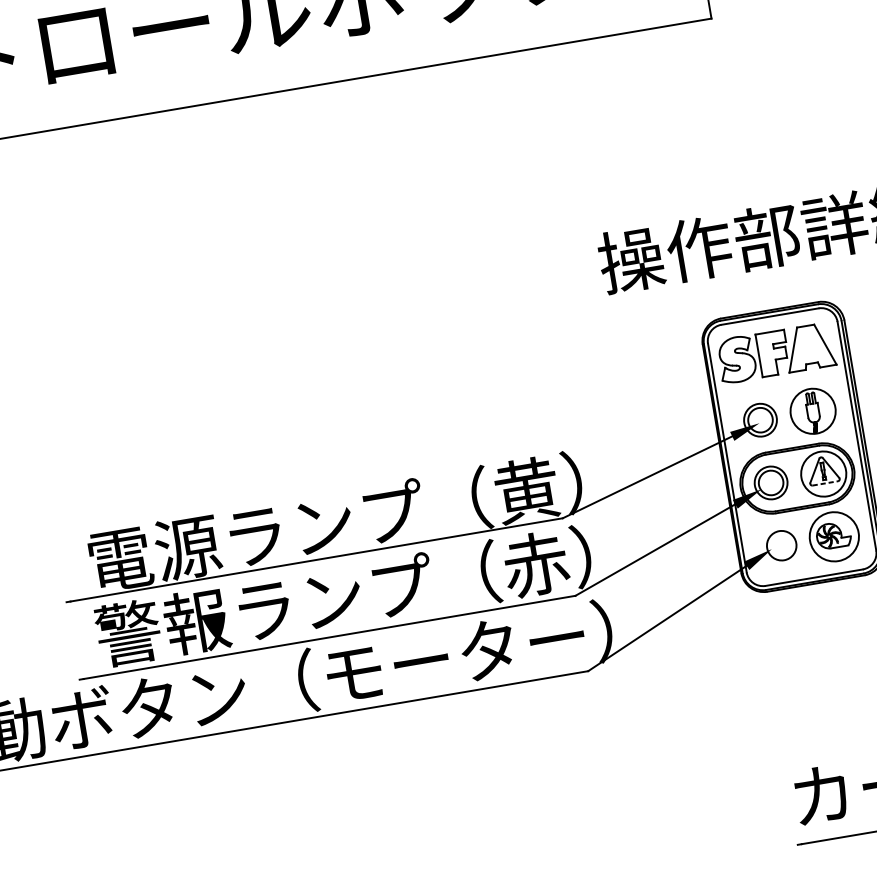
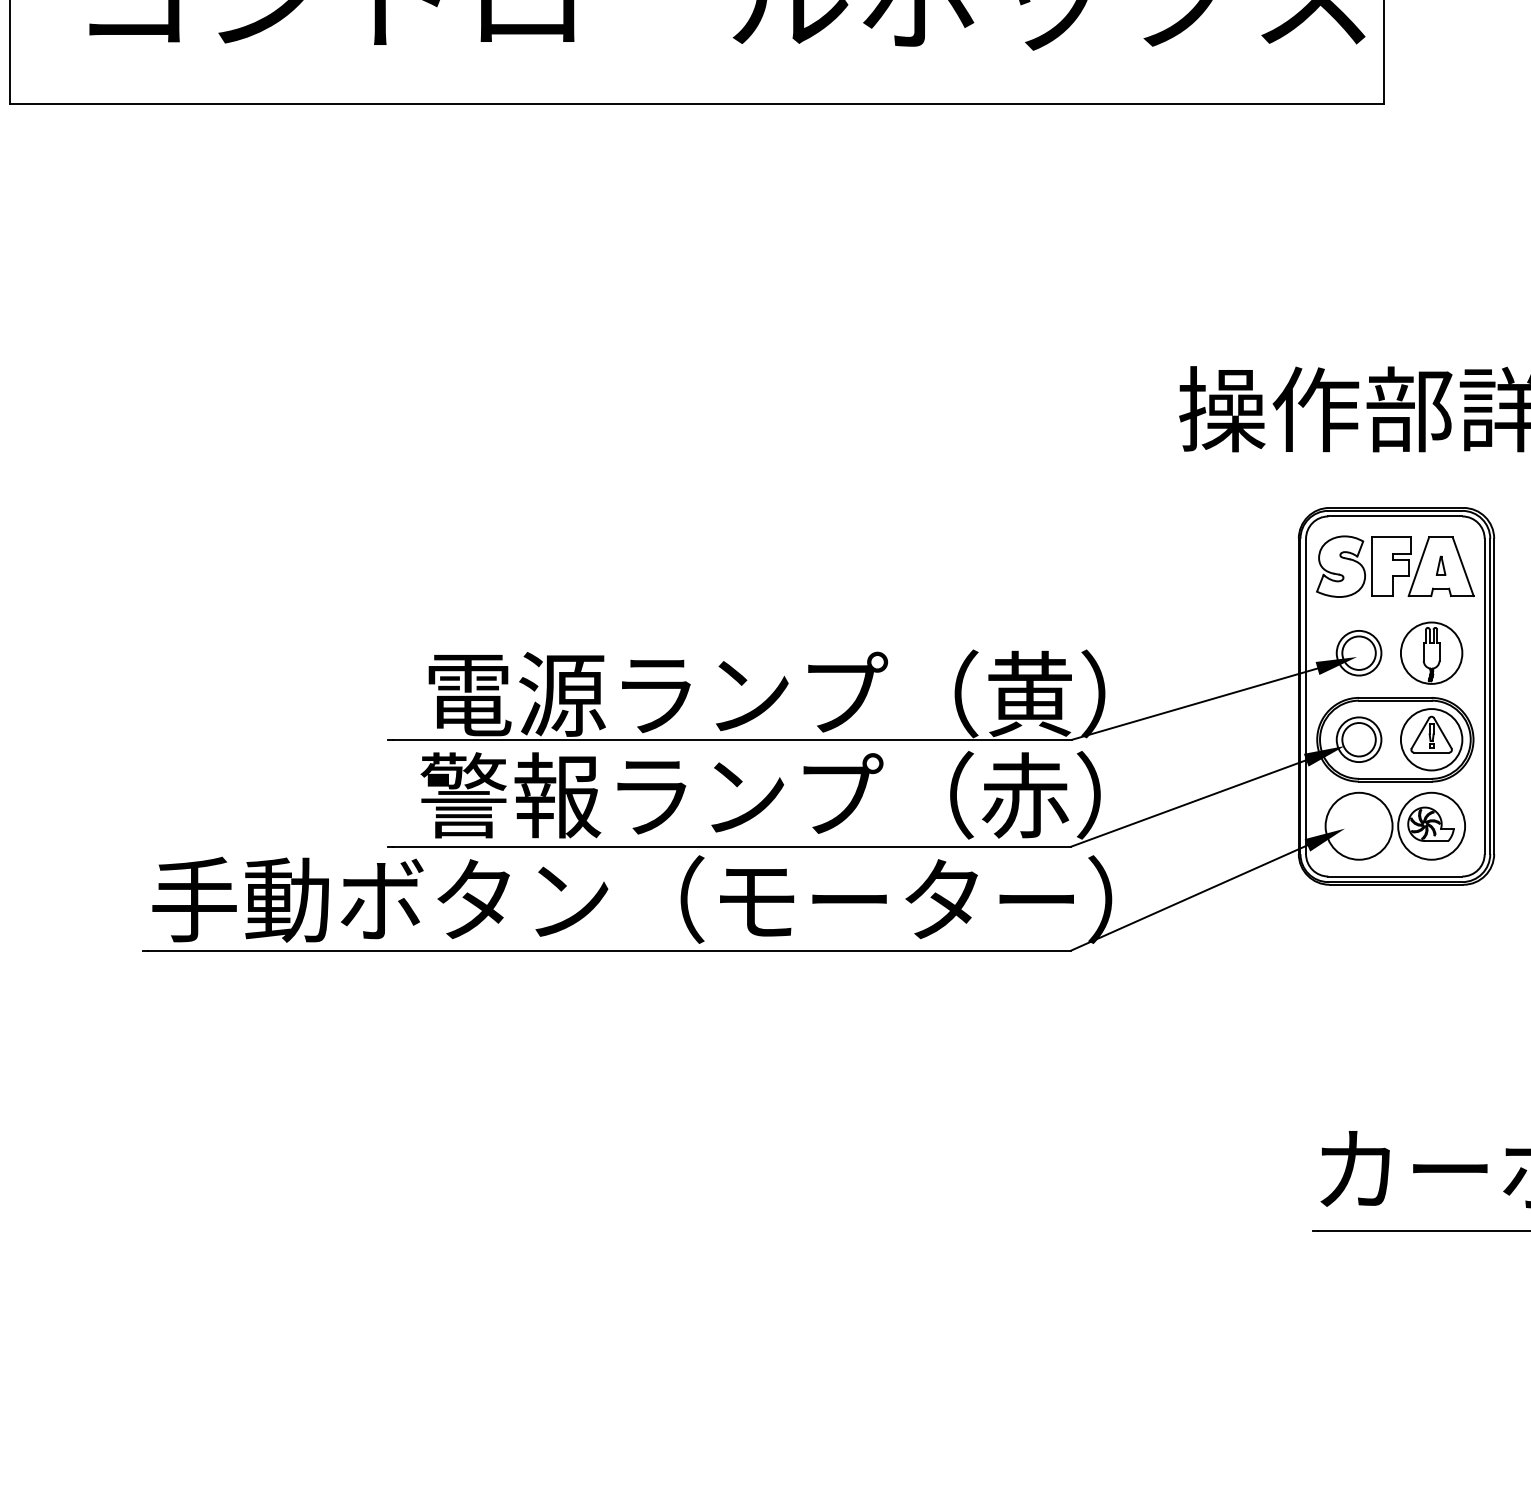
part: (808, 346) -> (1440, 565), added
line: (825, 483) -> (1432, 752), dashed -> solid
circle: (781, 545) -> (1358, 825), size x1.67

